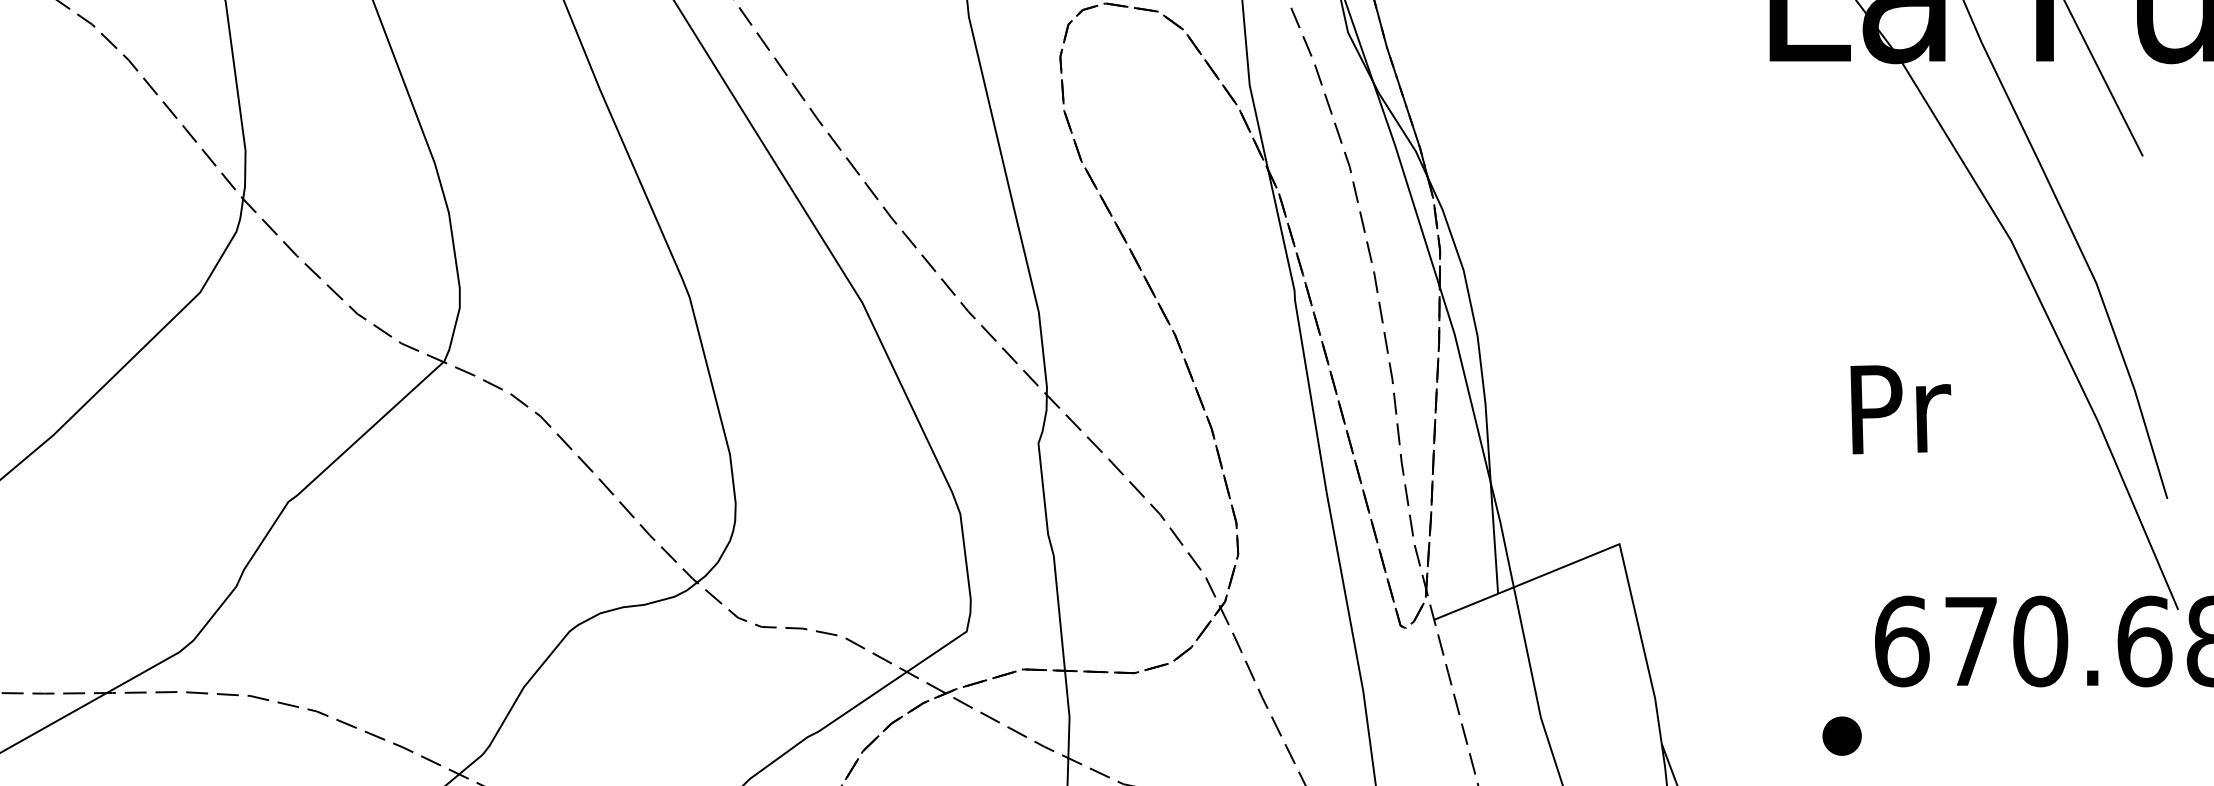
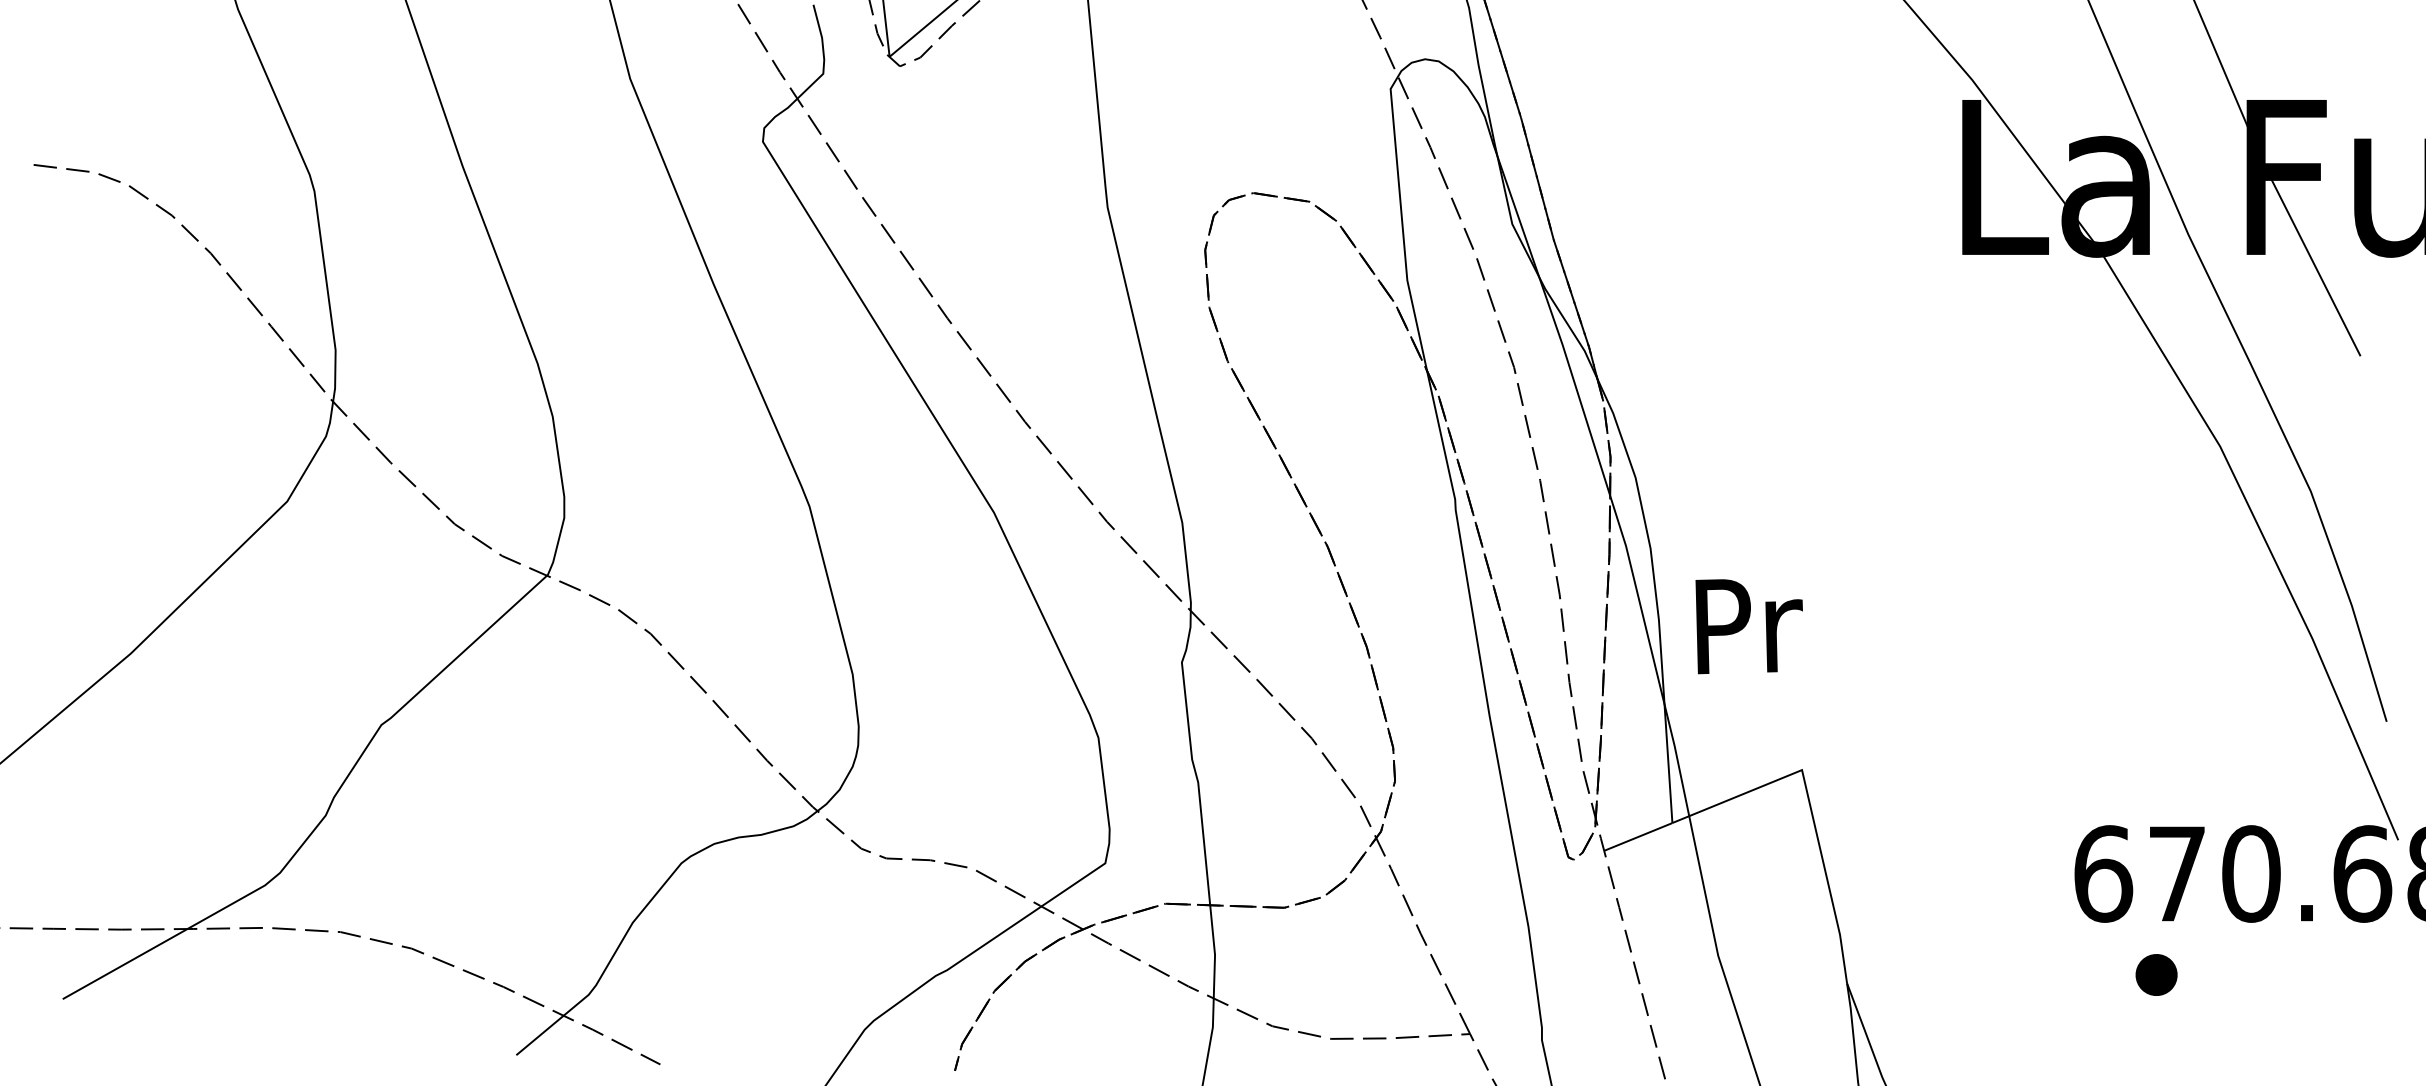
text: (1900, 409) -> (1748, 626), moved
part: (1842, 735) -> (2156, 974), moved

